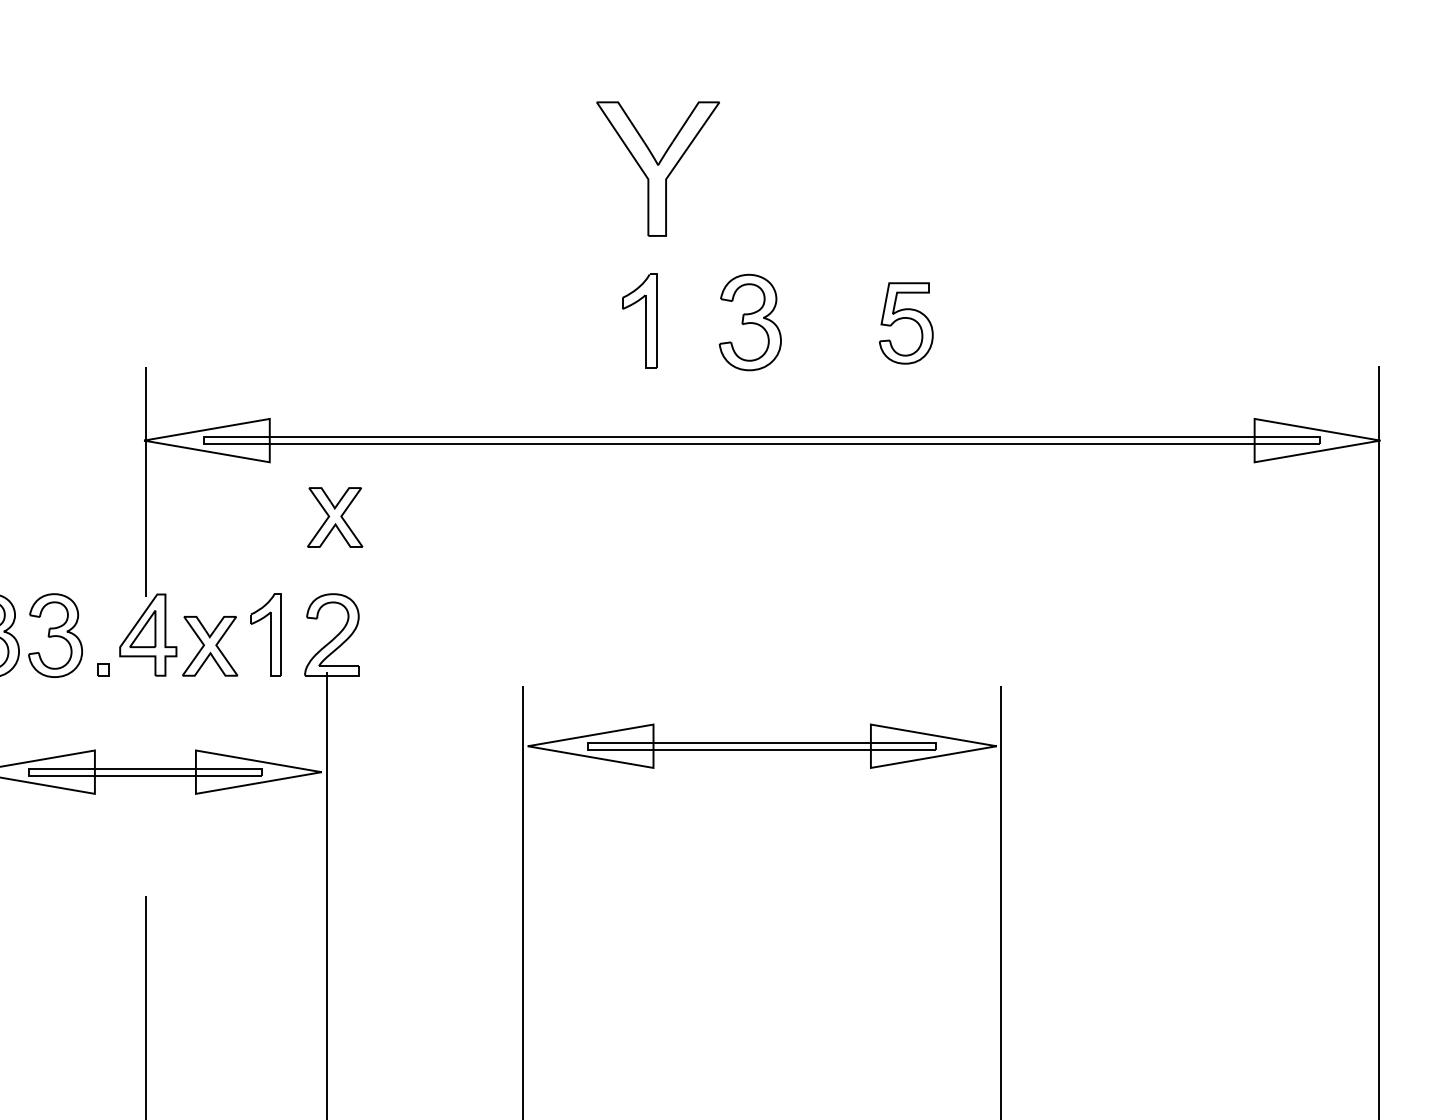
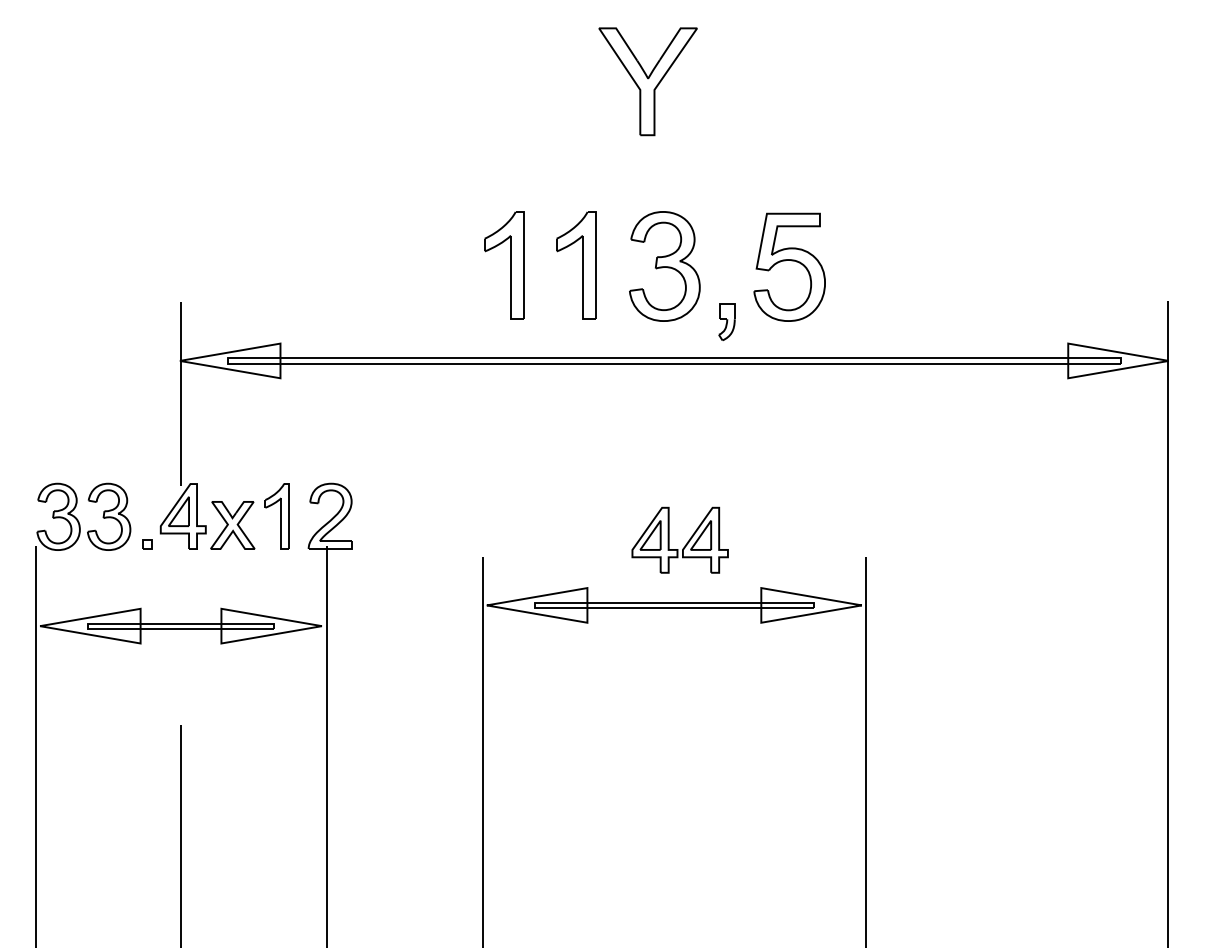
part: (657, 168) -> (647, 81), moved
part: (549, 321) -> (504, 265), added
part: (639, 321) -> (576, 265), size x1.43
part: (749, 322) -> (664, 266), size x1.43
part: (906, 322) -> (789, 266), size x1.67
part: (827, 391) -> (726, 321), added
part: (334, 517) -> (332, 422), removed
part: (776, 670) -> (685, 544), added

